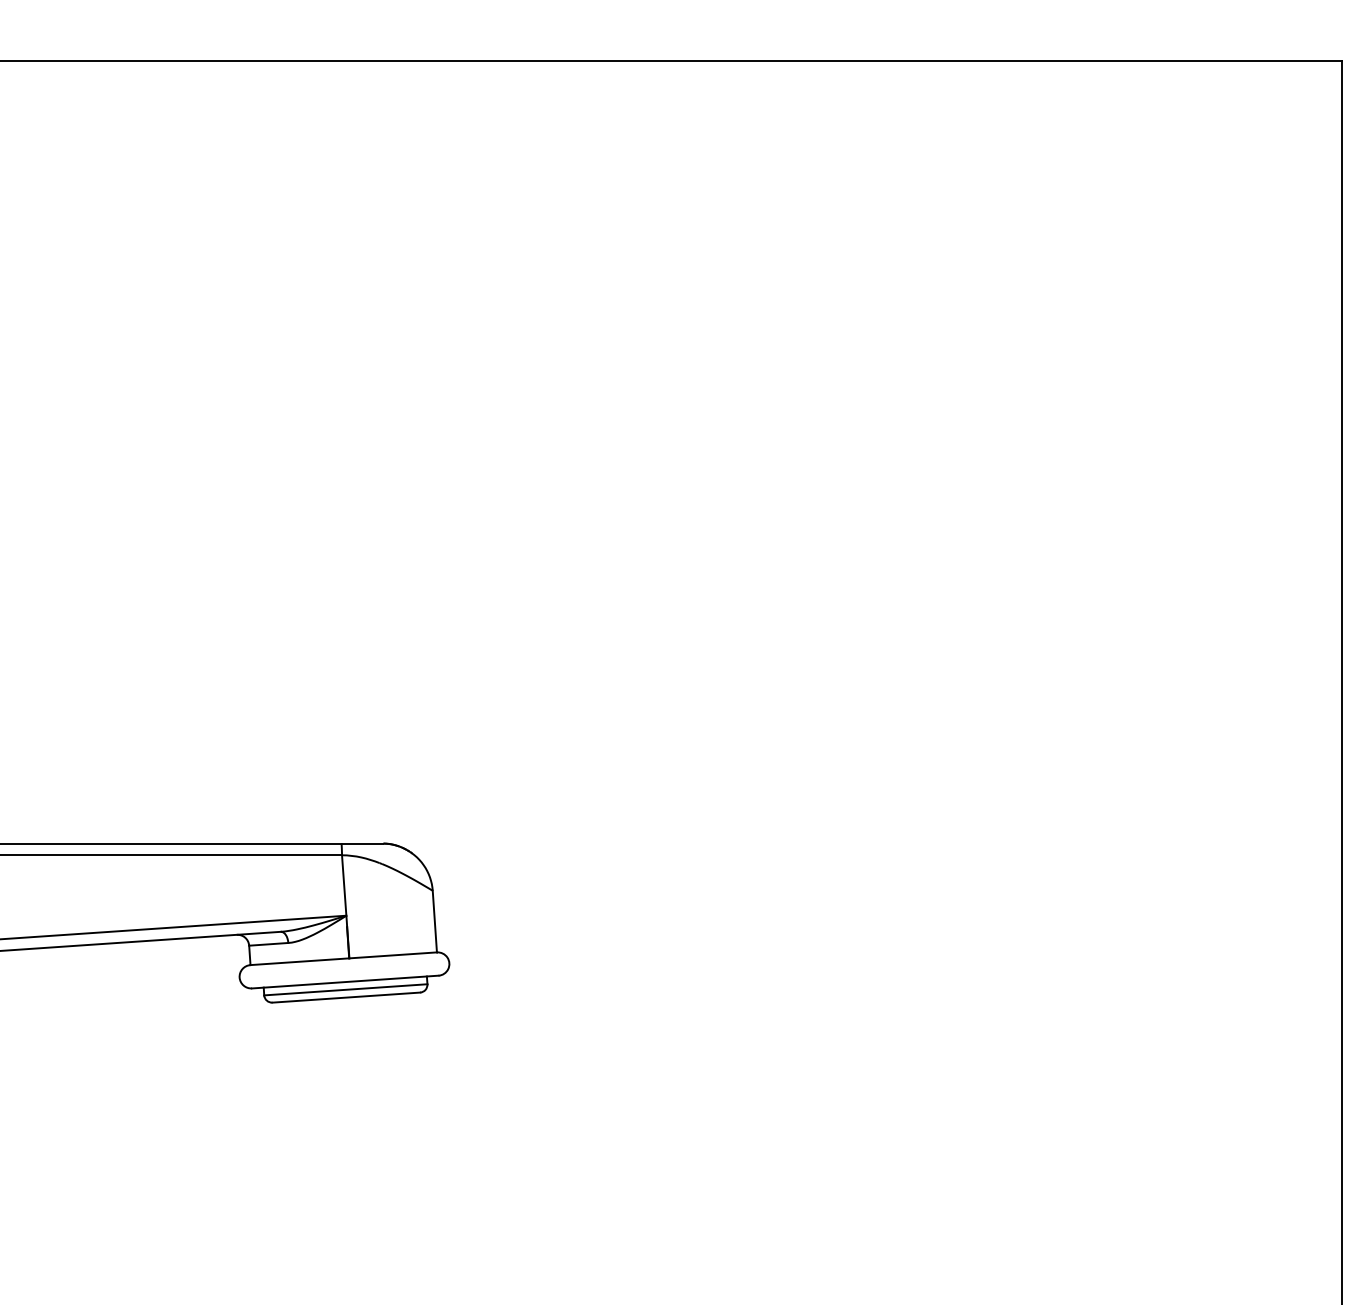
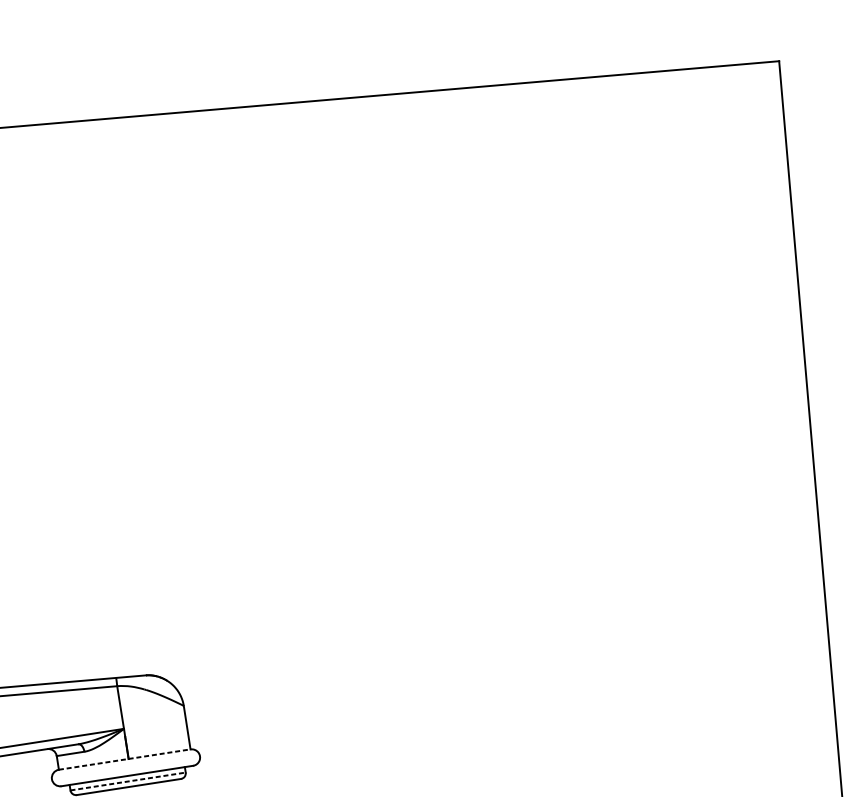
line: (344, 958) -> (125, 759), solid -> dashed
line: (345, 989) -> (127, 781), solid -> dashed

